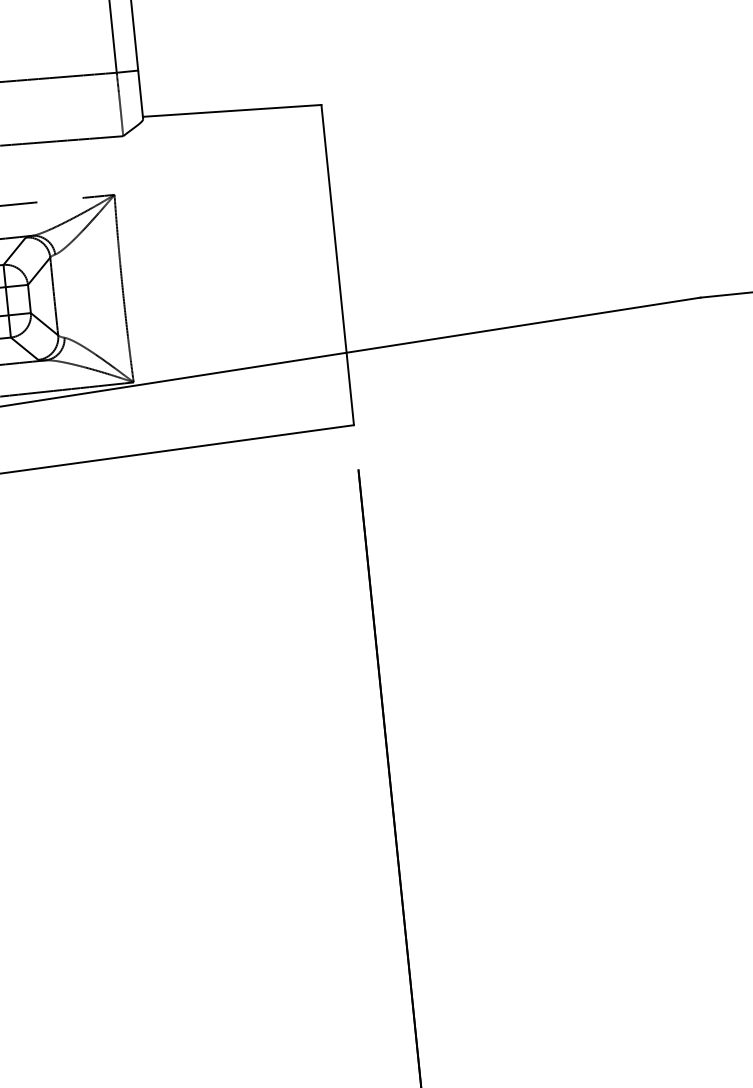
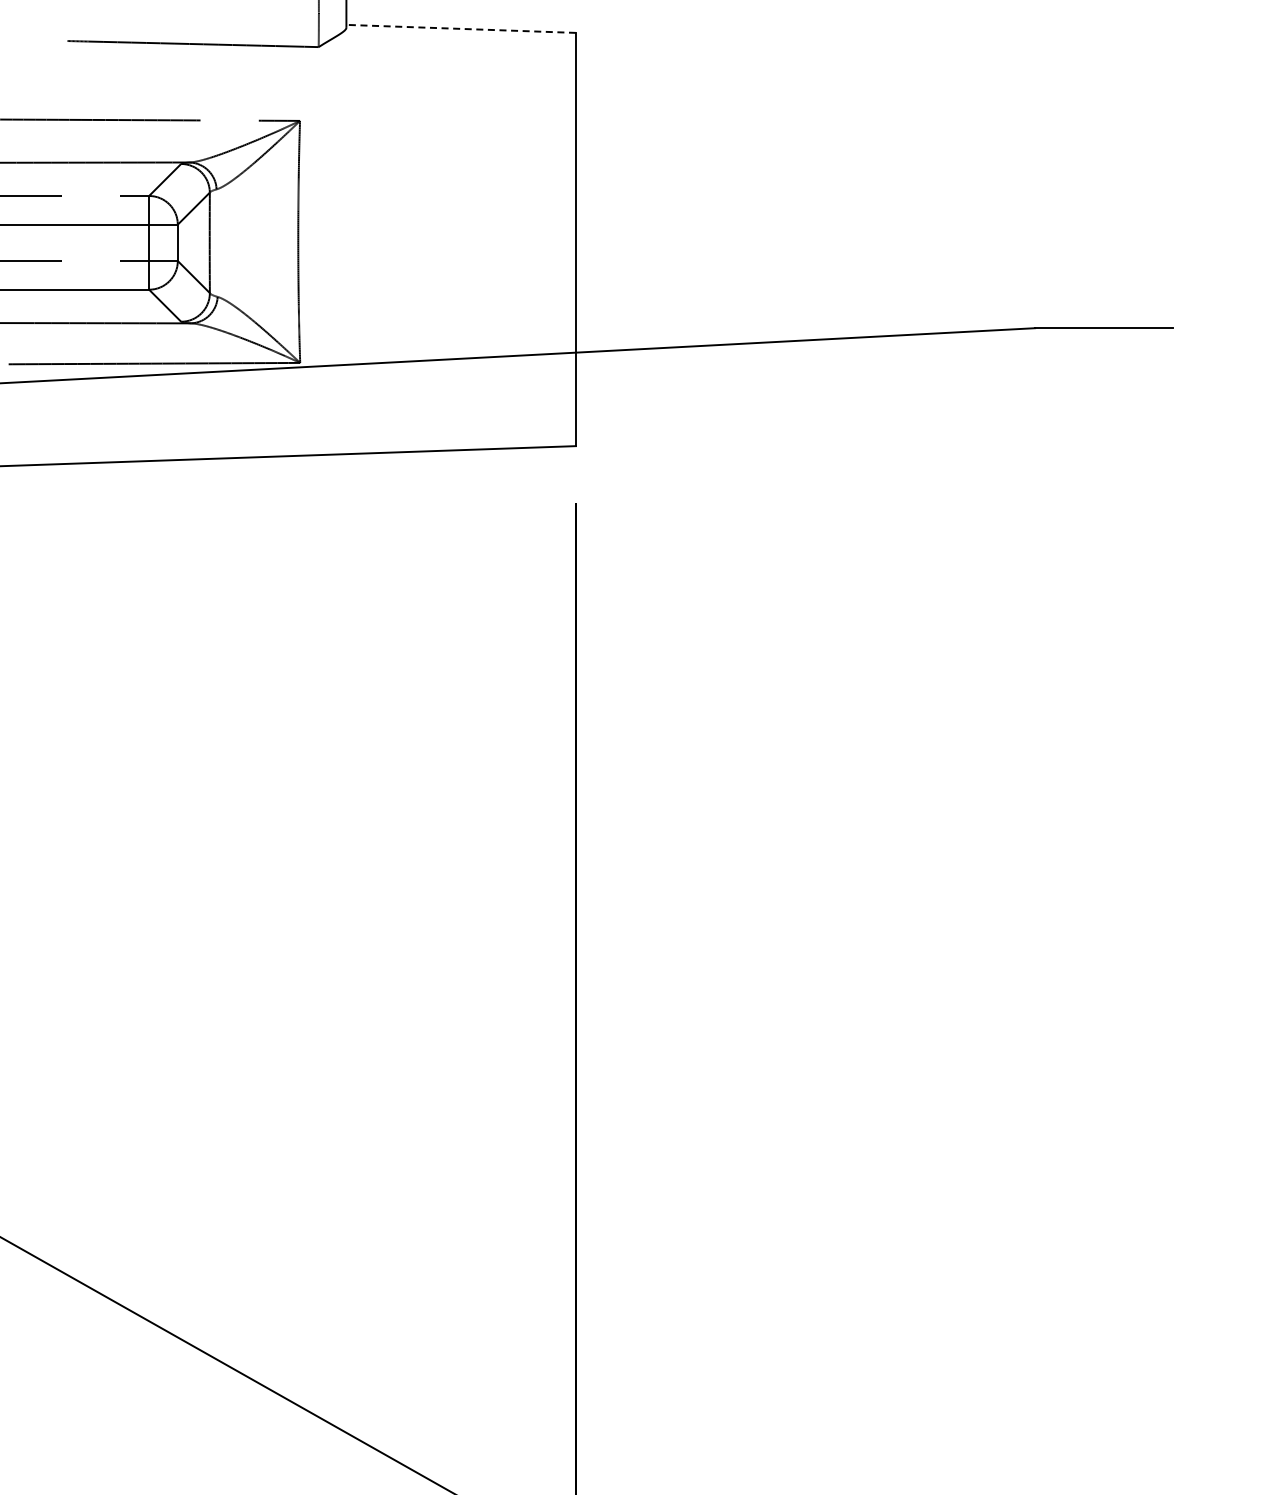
line: (232, 110) -> (461, 28), solid -> dashed

